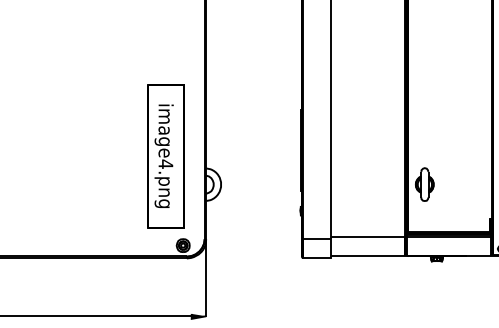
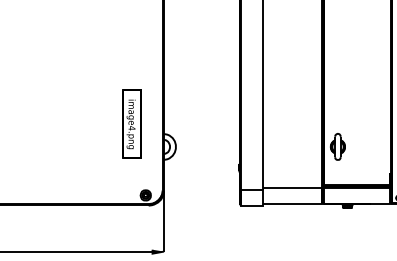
part: (165, 156) -> (131, 124), size x0.6

